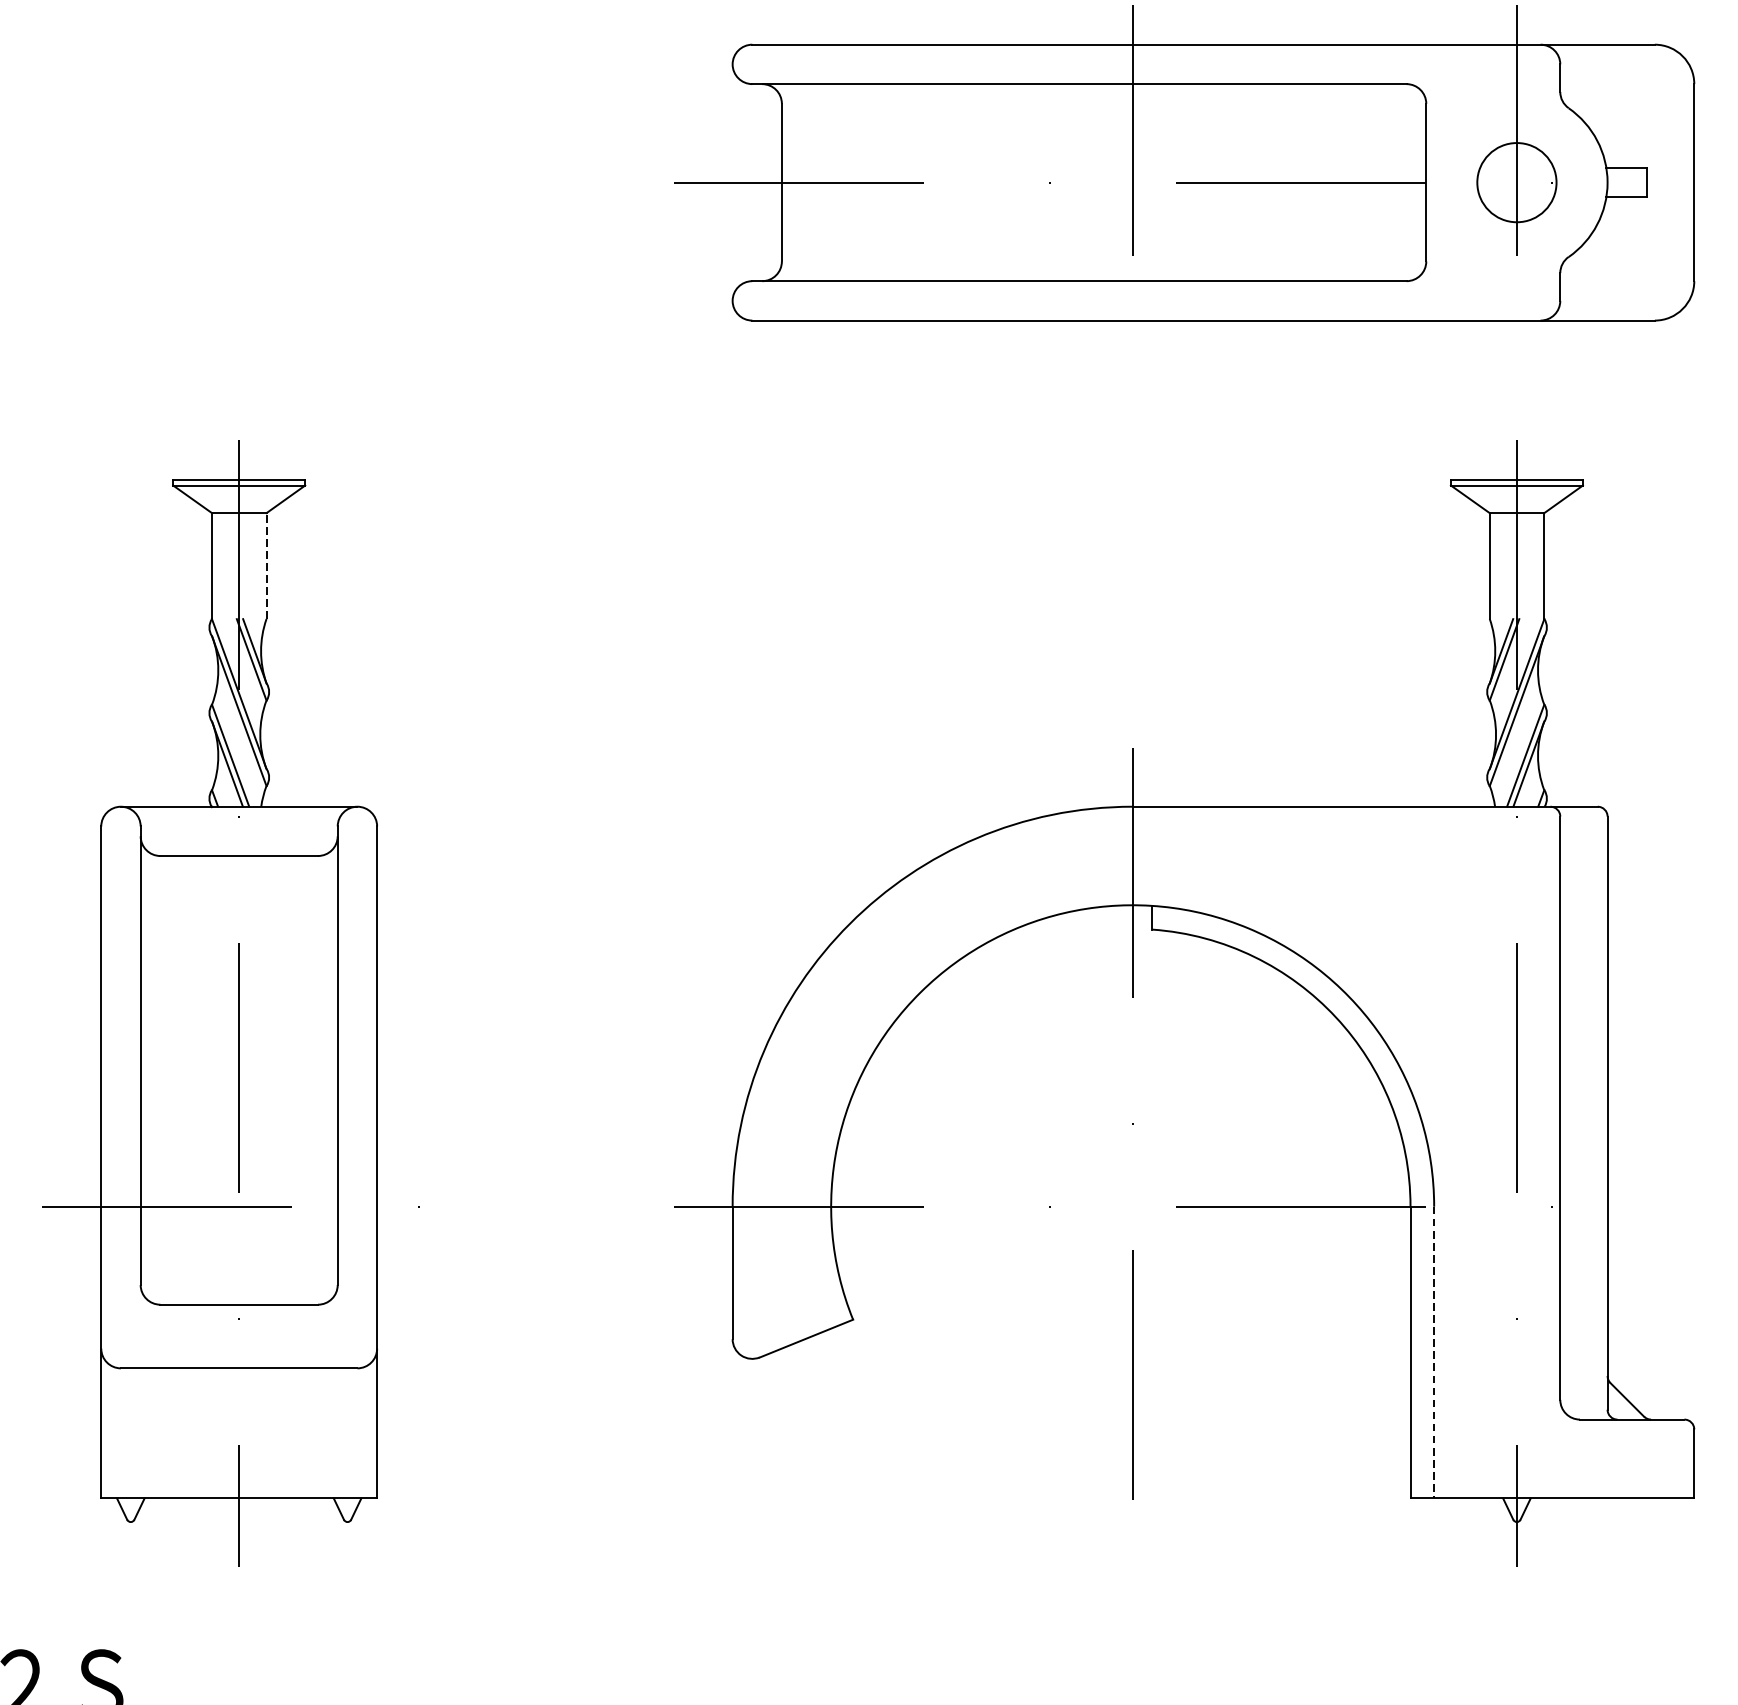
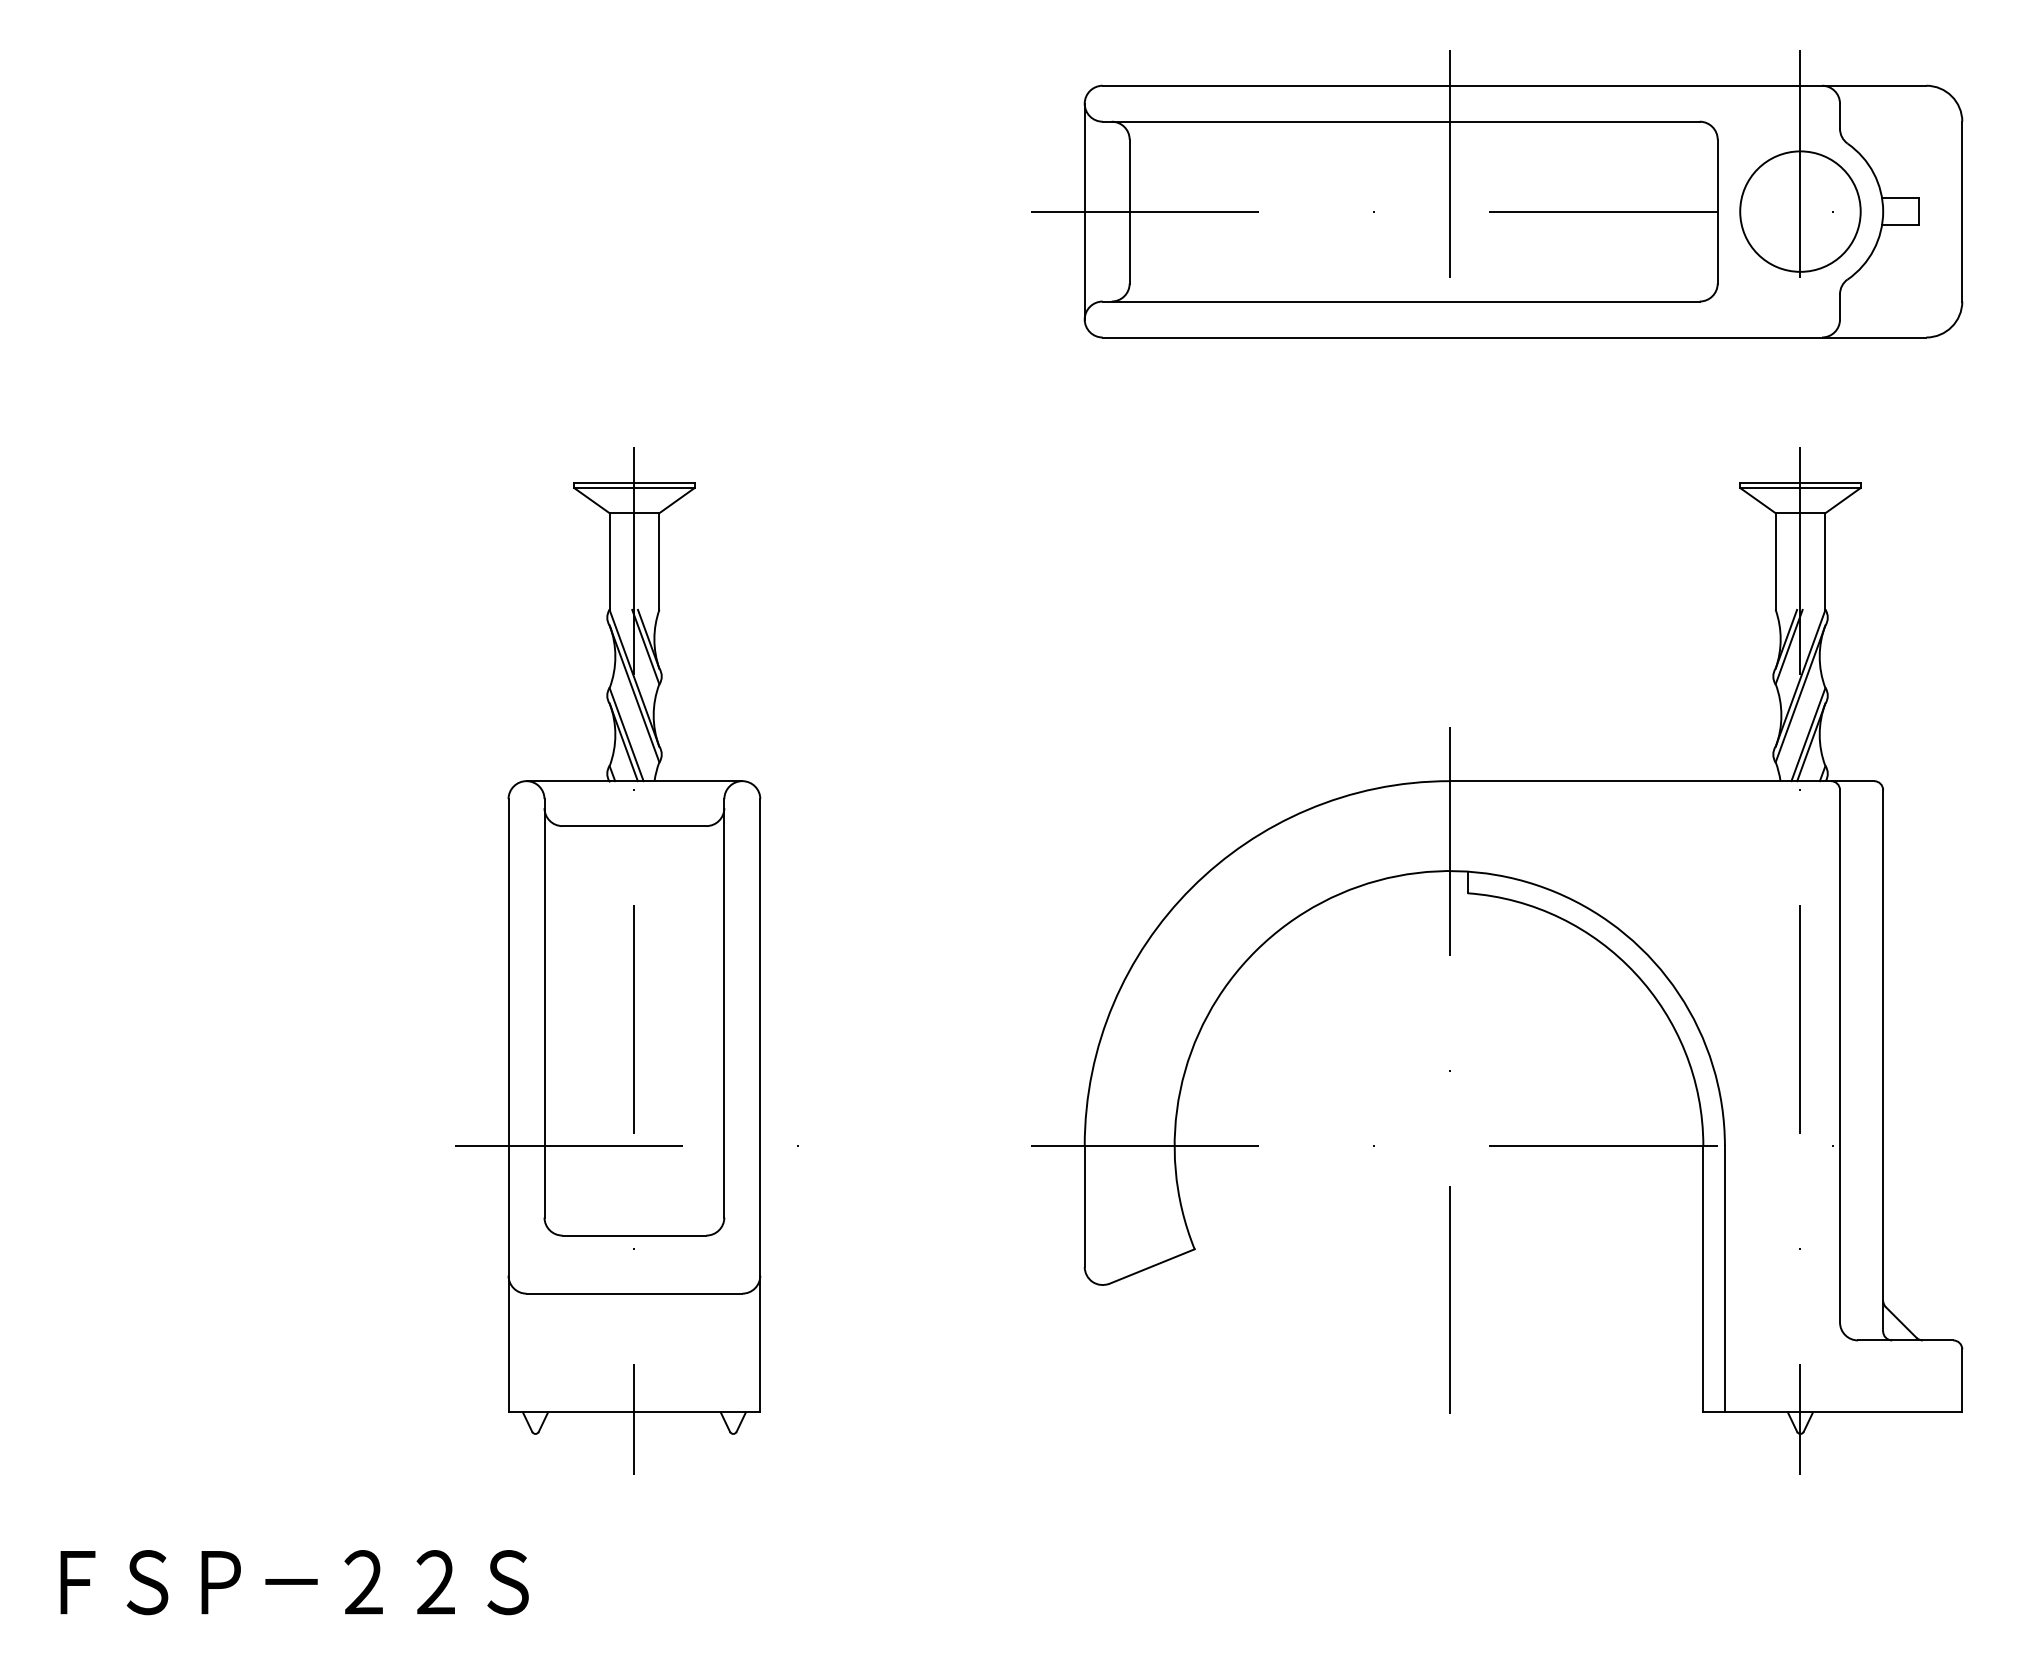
line: (732, 182) -> (1084, 211), added
circle: (1516, 182) -> (1800, 211), size x1.67
line: (266, 566) -> (659, 561), dashed -> solid
line: (1433, 1352) -> (1724, 1279), dashed -> solid

